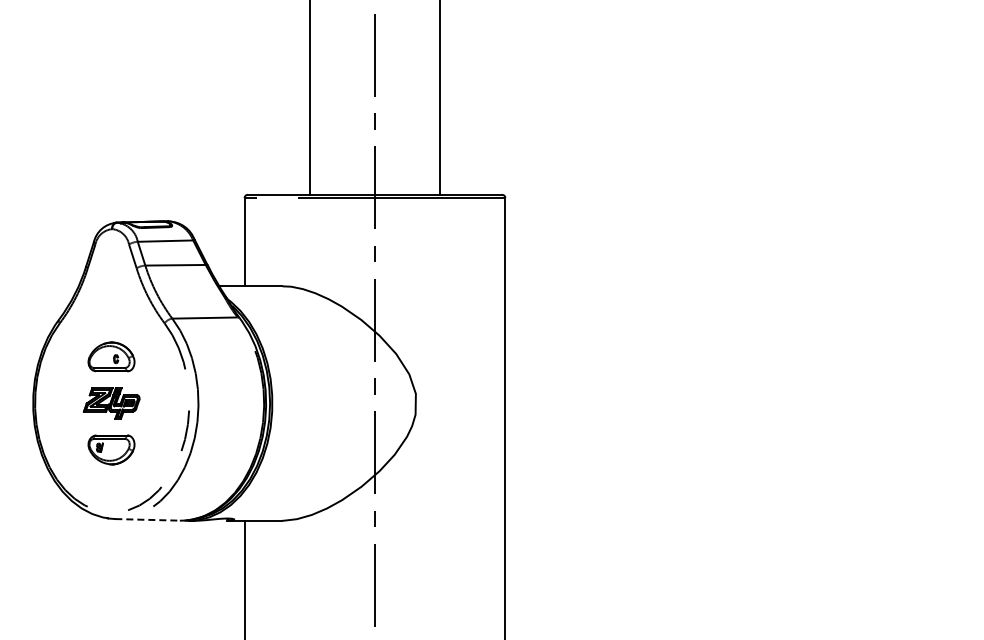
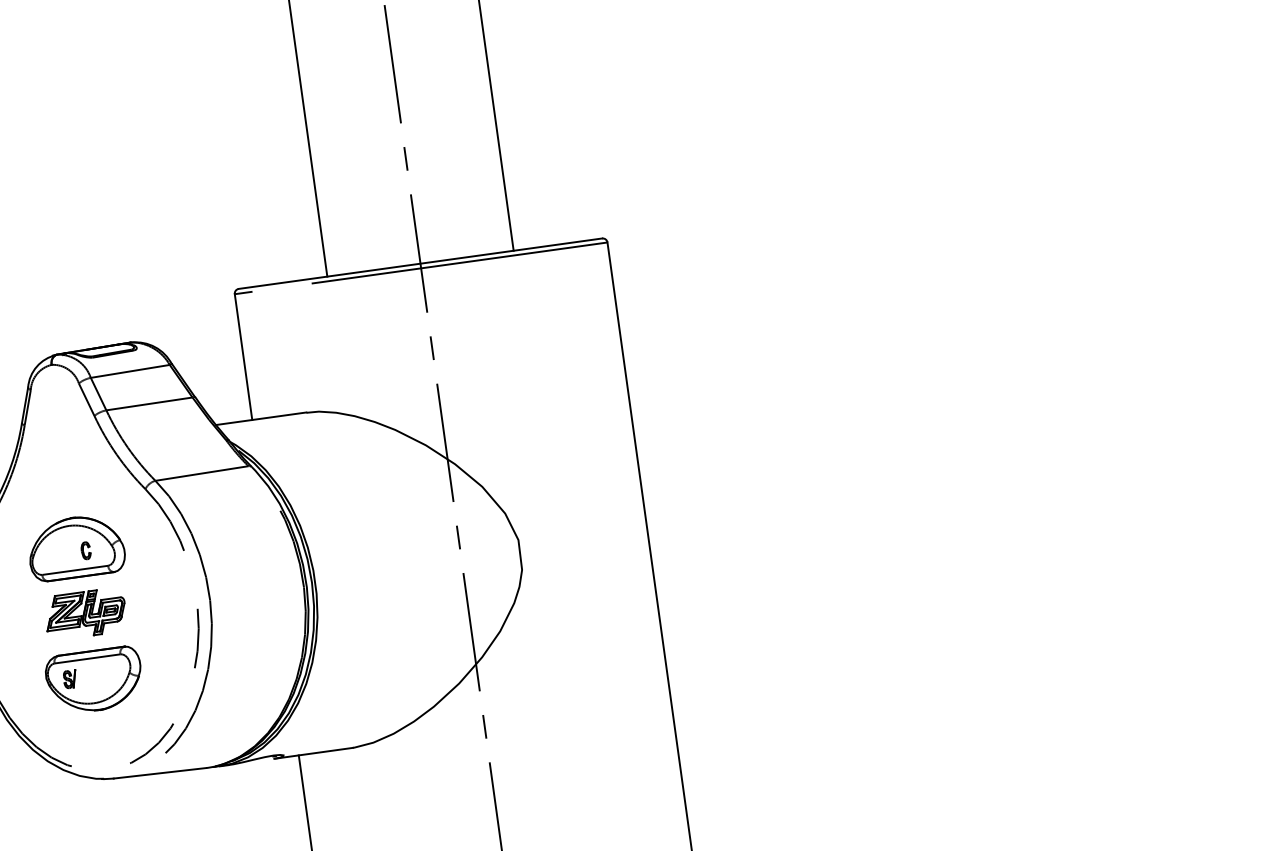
part: (111, 356) -> (75, 547), size x1.43
part: (111, 449) -> (94, 679), size x1.43
line: (148, 519) -> (161, 772), dashed -> solid

